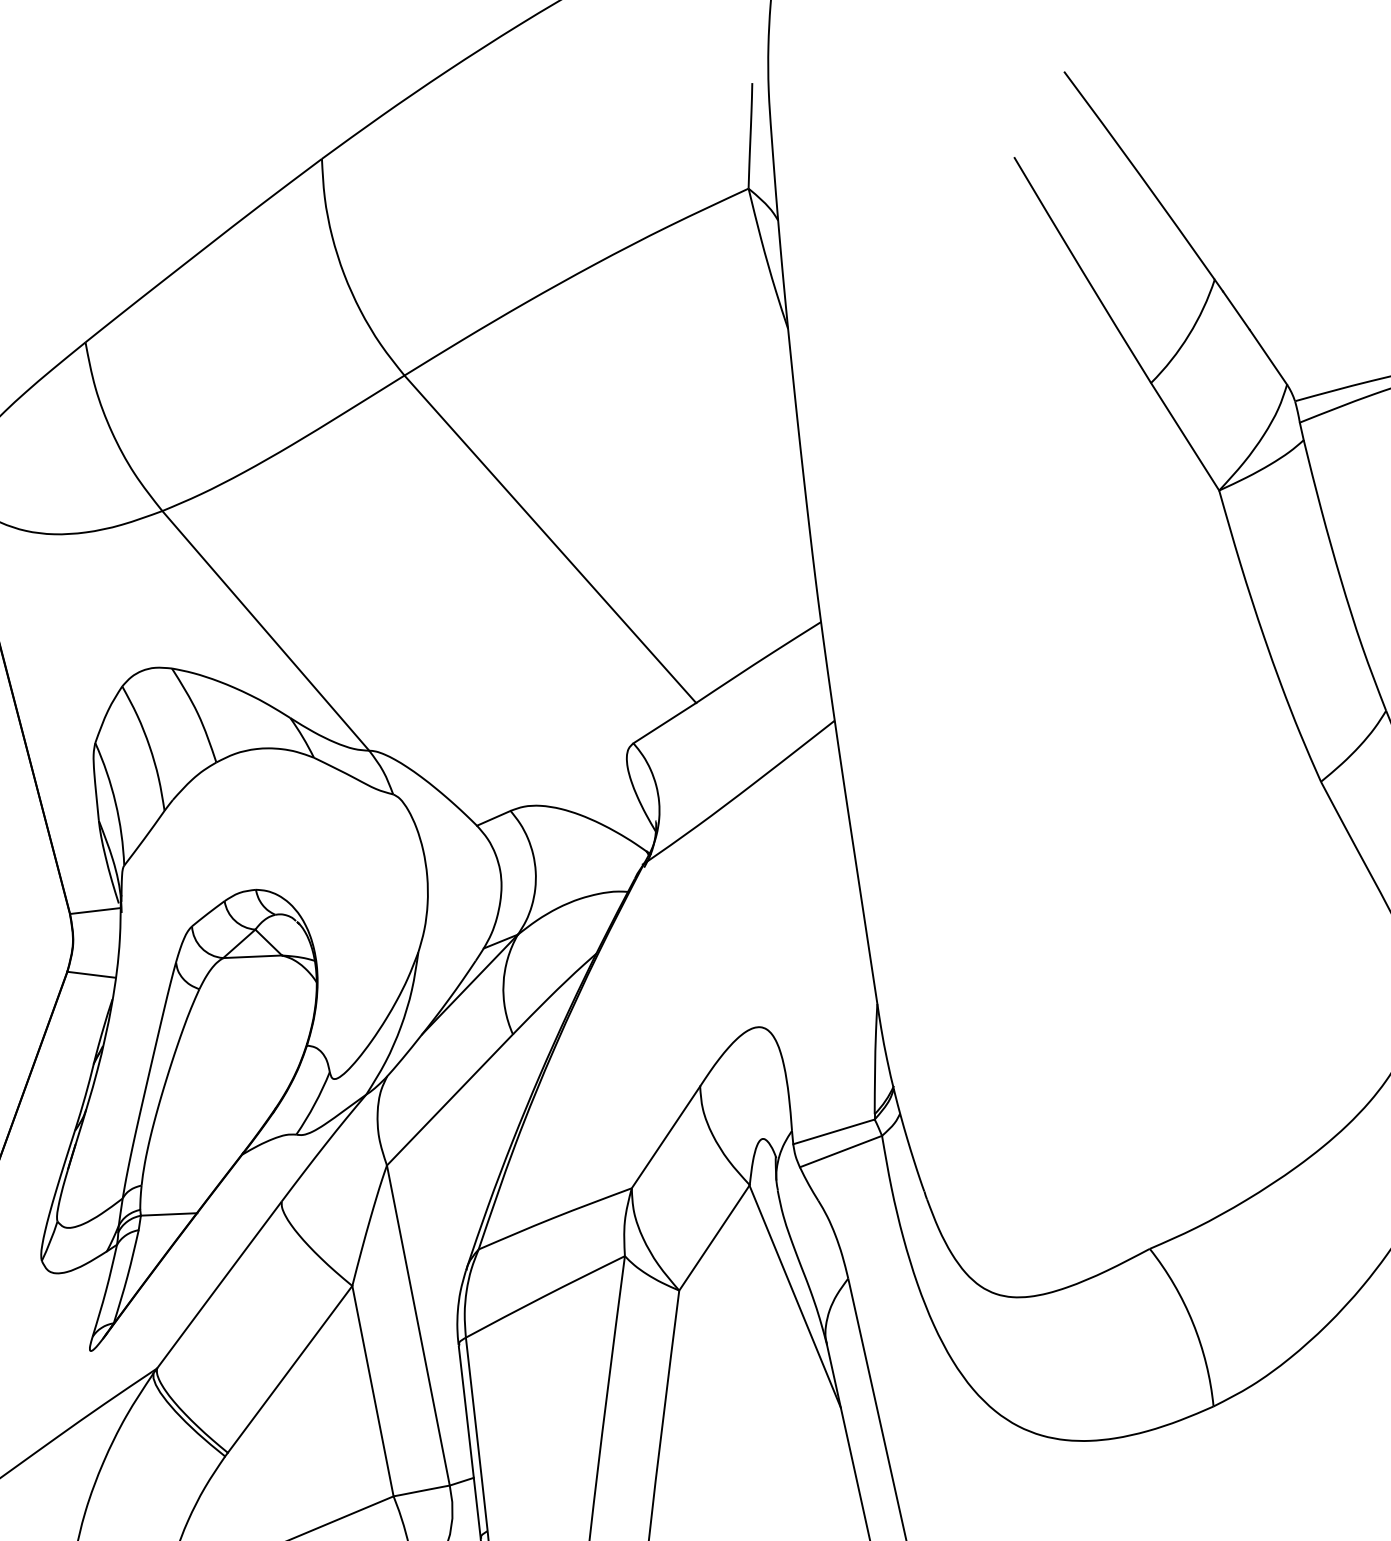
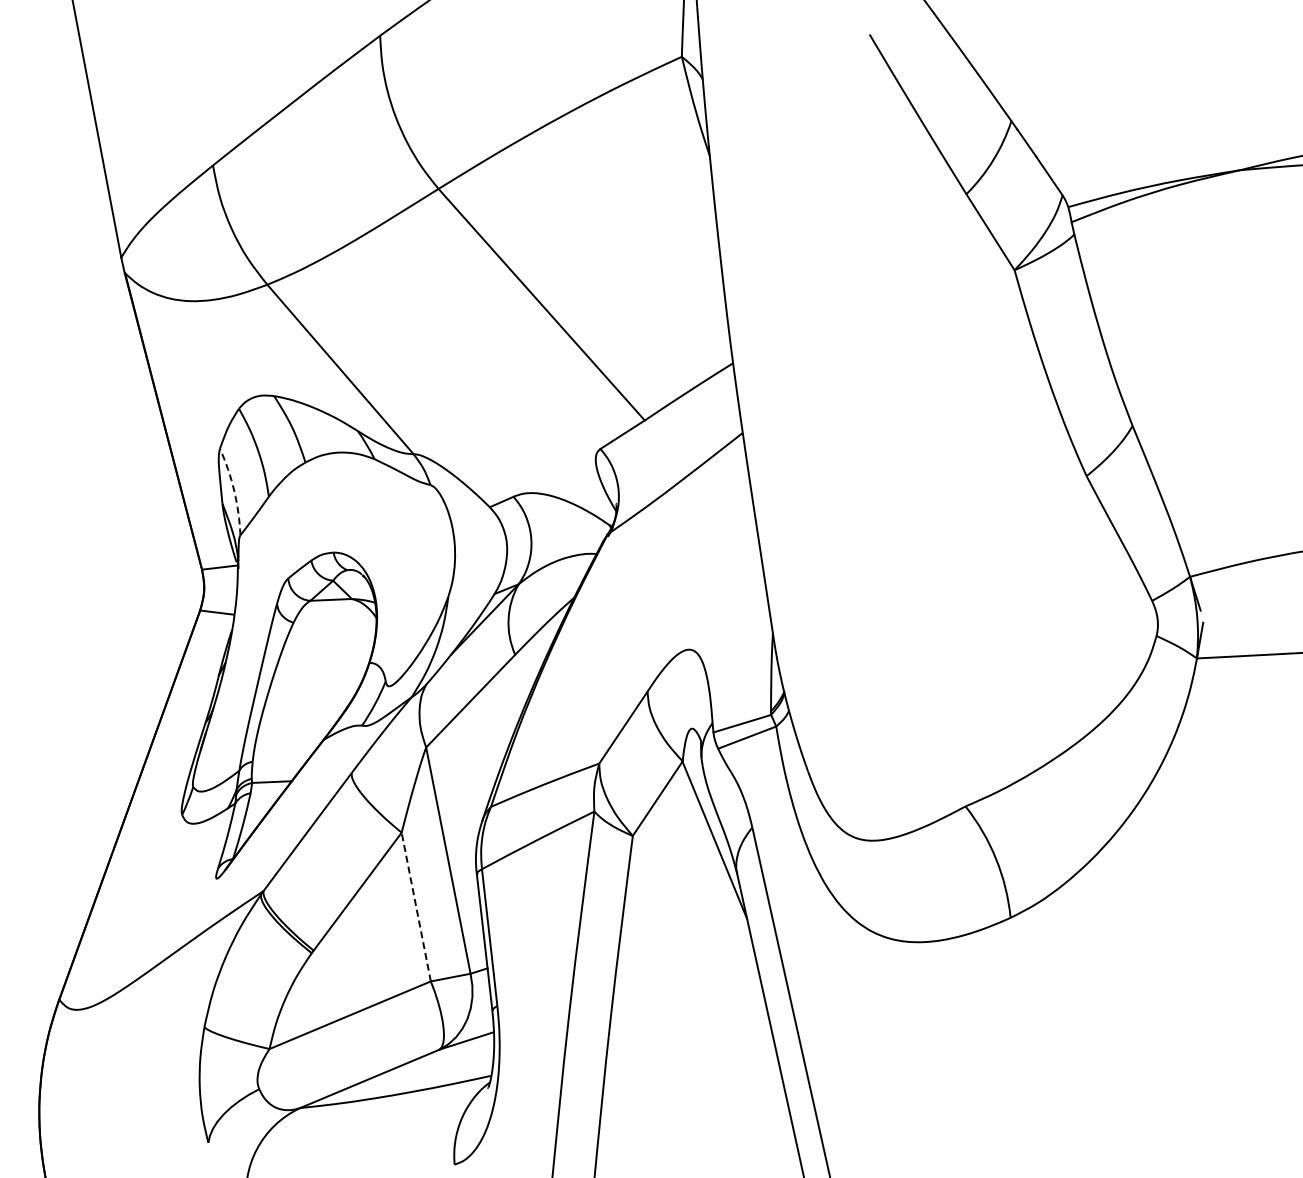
arc: (115, 803) -> (234, 491), solid -> dashed
line: (373, 1391) -> (416, 907), solid -> dashed

